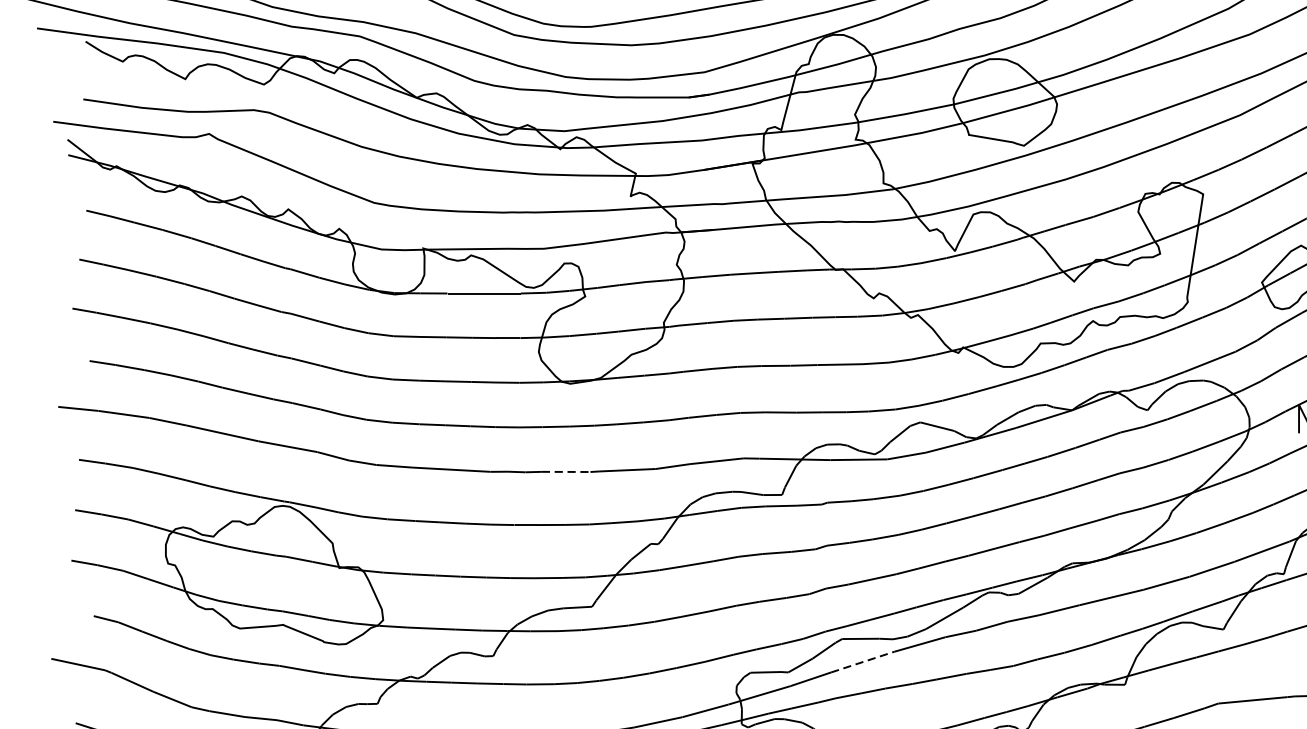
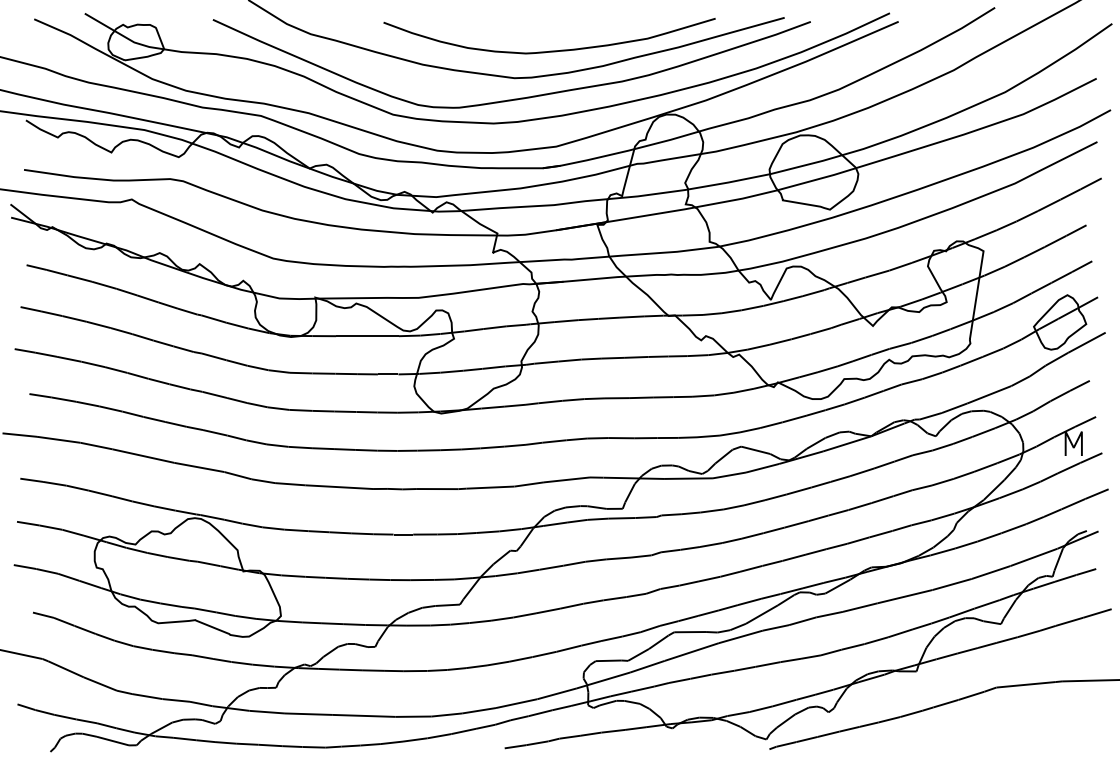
line: (565, 472) -> (437, 489), dashed -> solid
line: (863, 661) -> (692, 651), dashed -> solid

